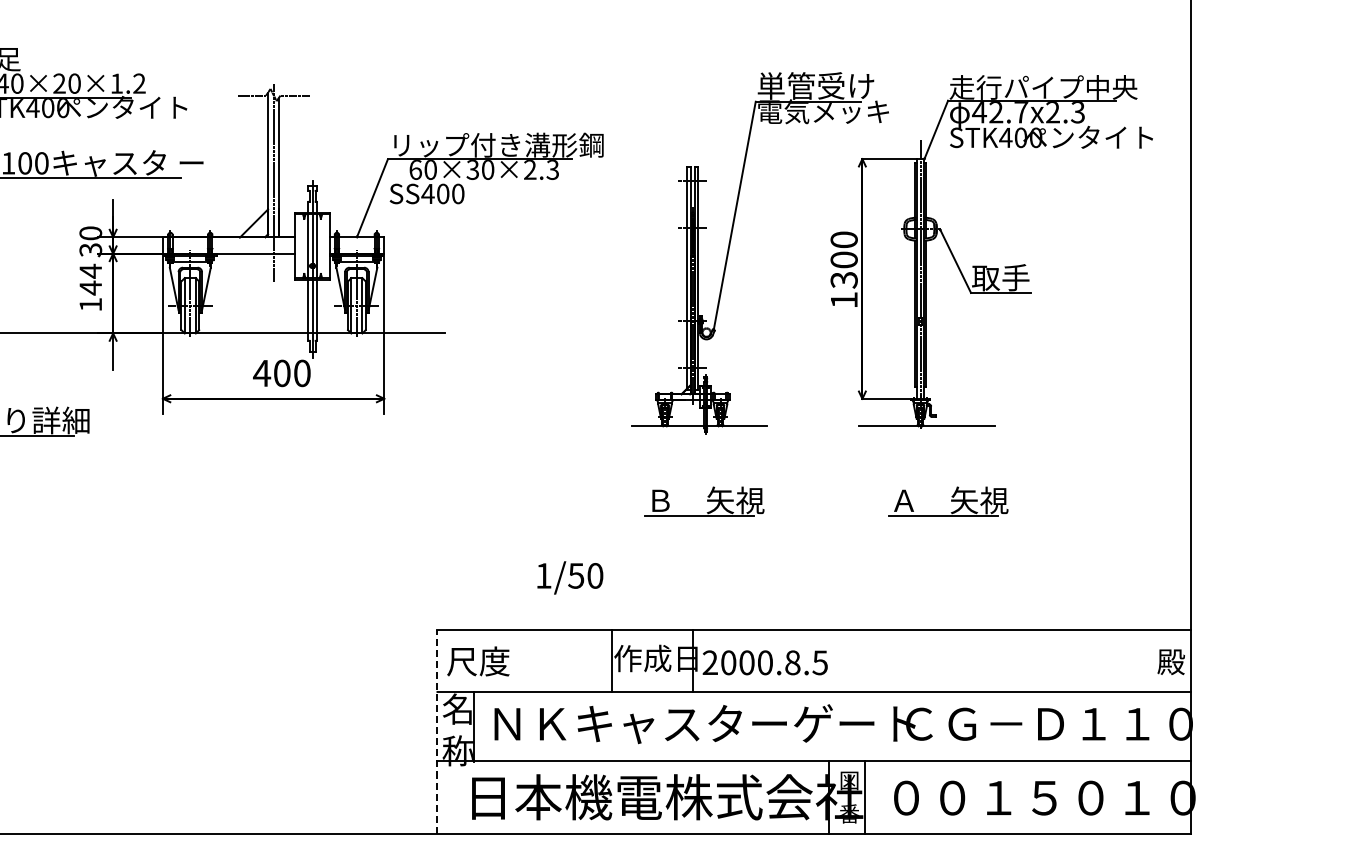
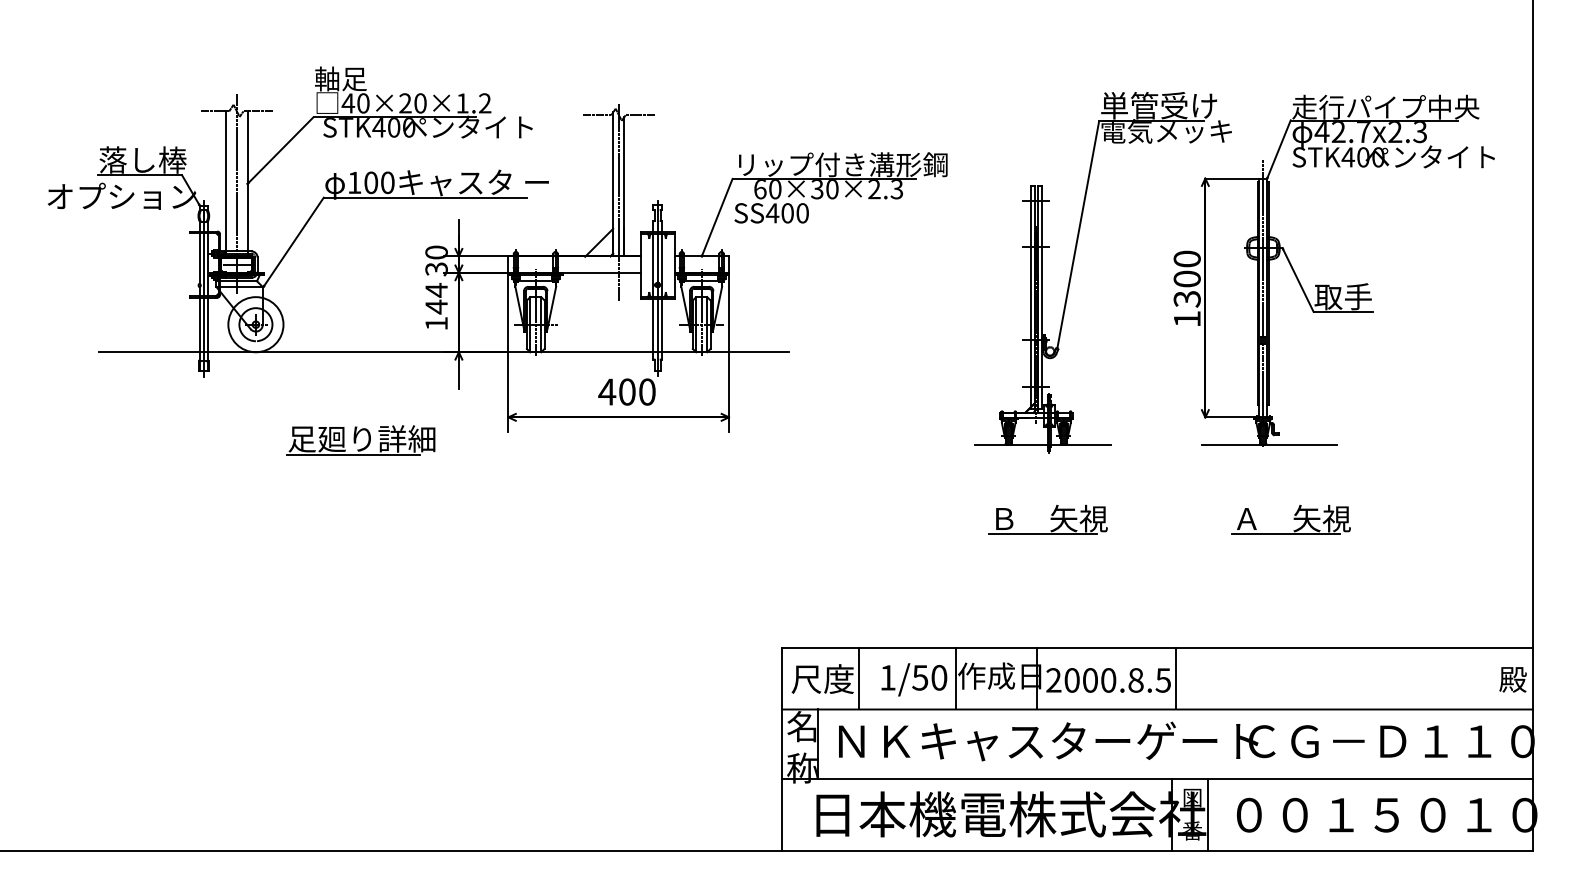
text: (570, 577) -> (914, 679), moved
line: (514, 660) -> (858, 678), added
line: (832, 660) -> (1175, 678), added
line: (437, 732) -> (782, 749), dashed -> solid

